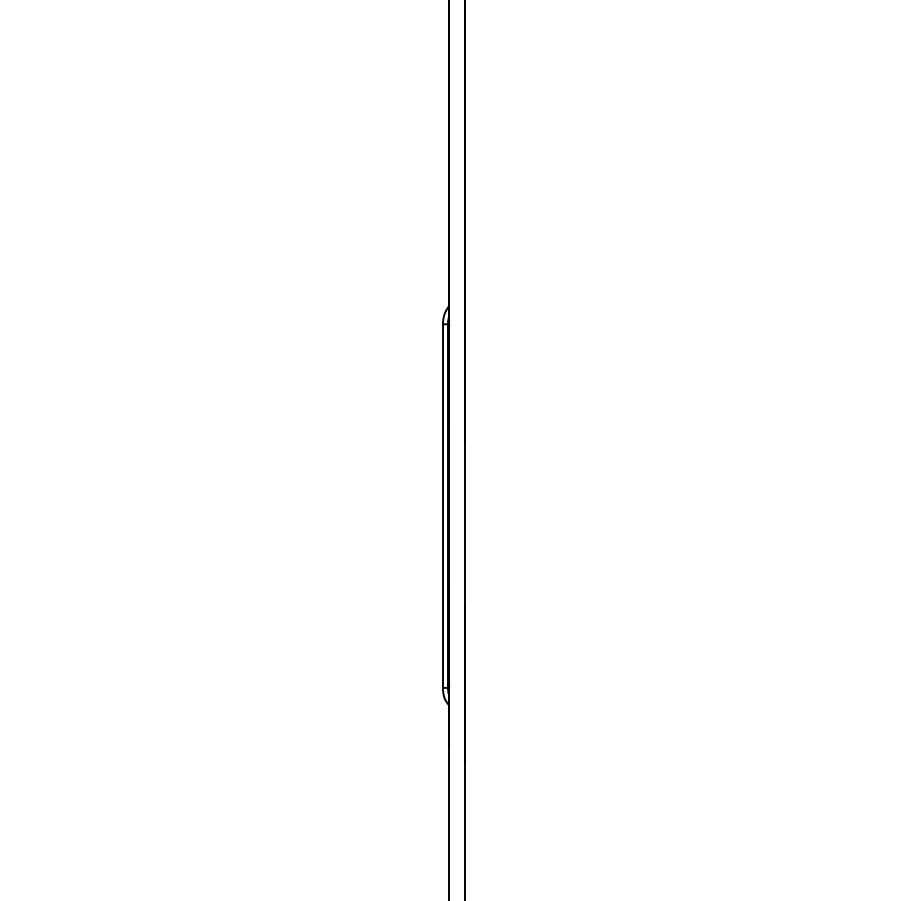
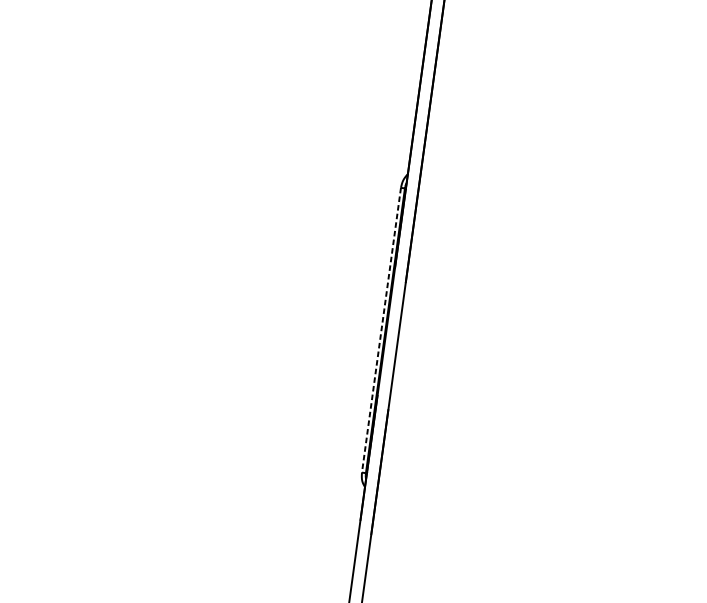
line: (442, 506) -> (381, 330), solid -> dashed

